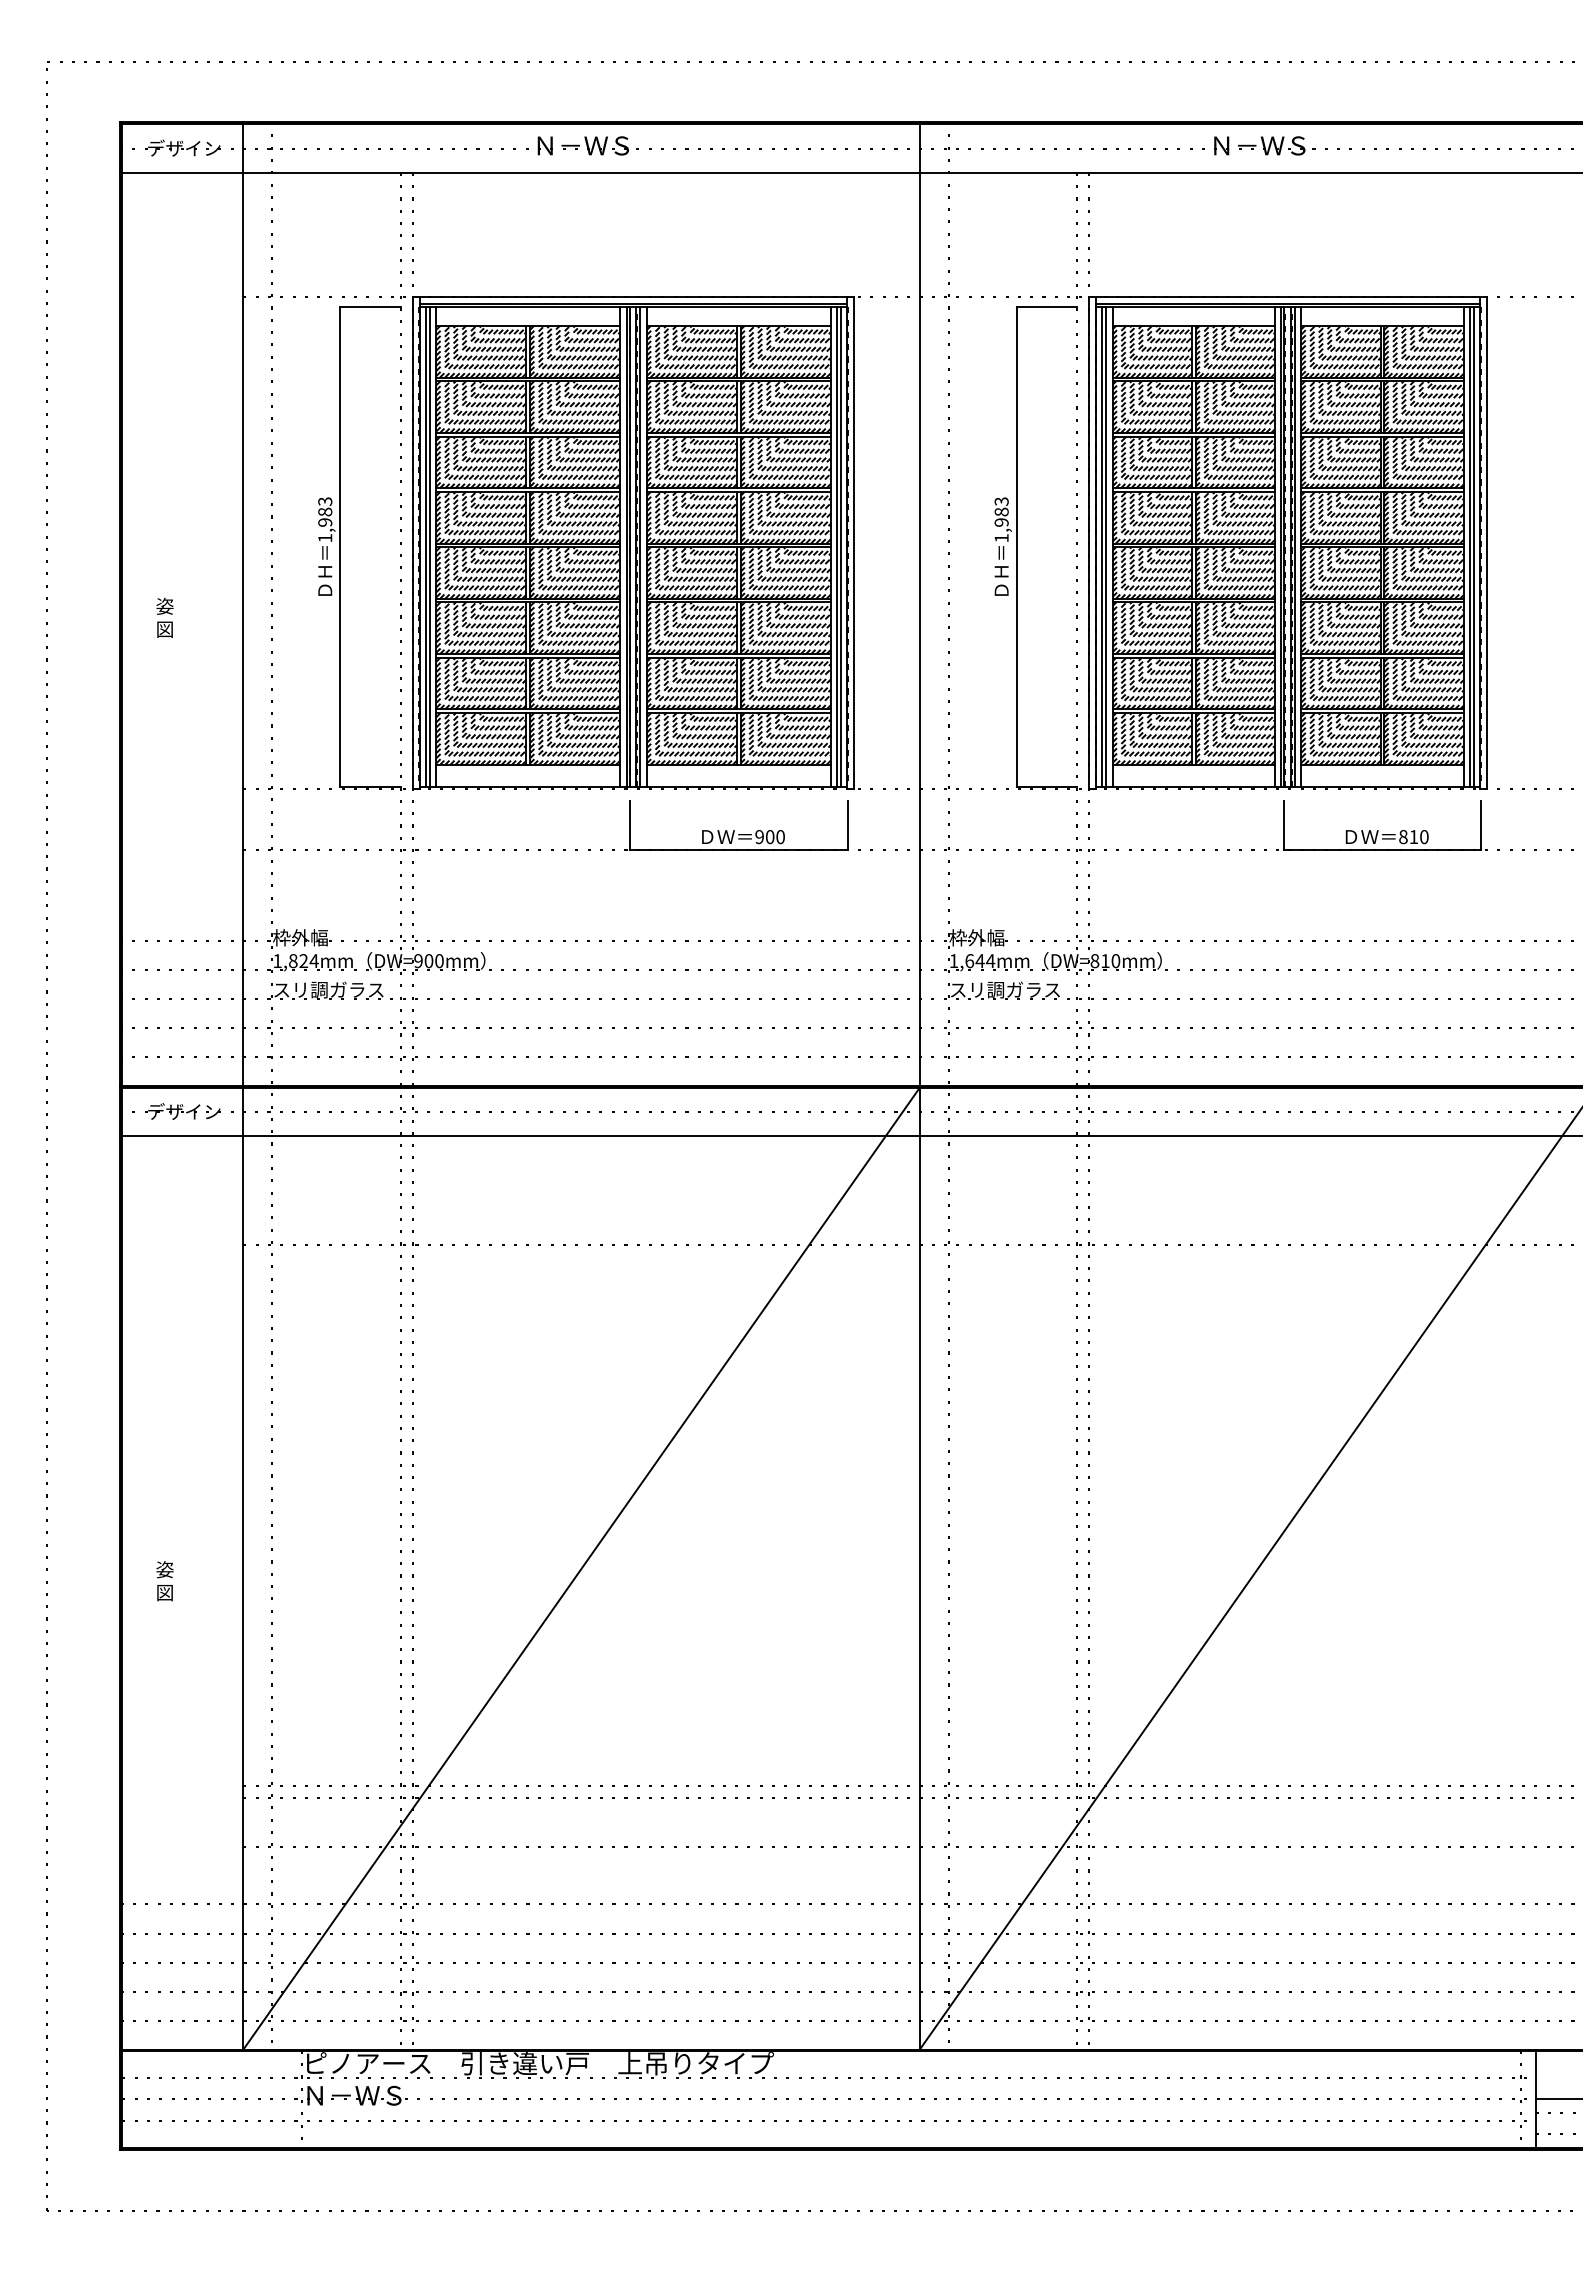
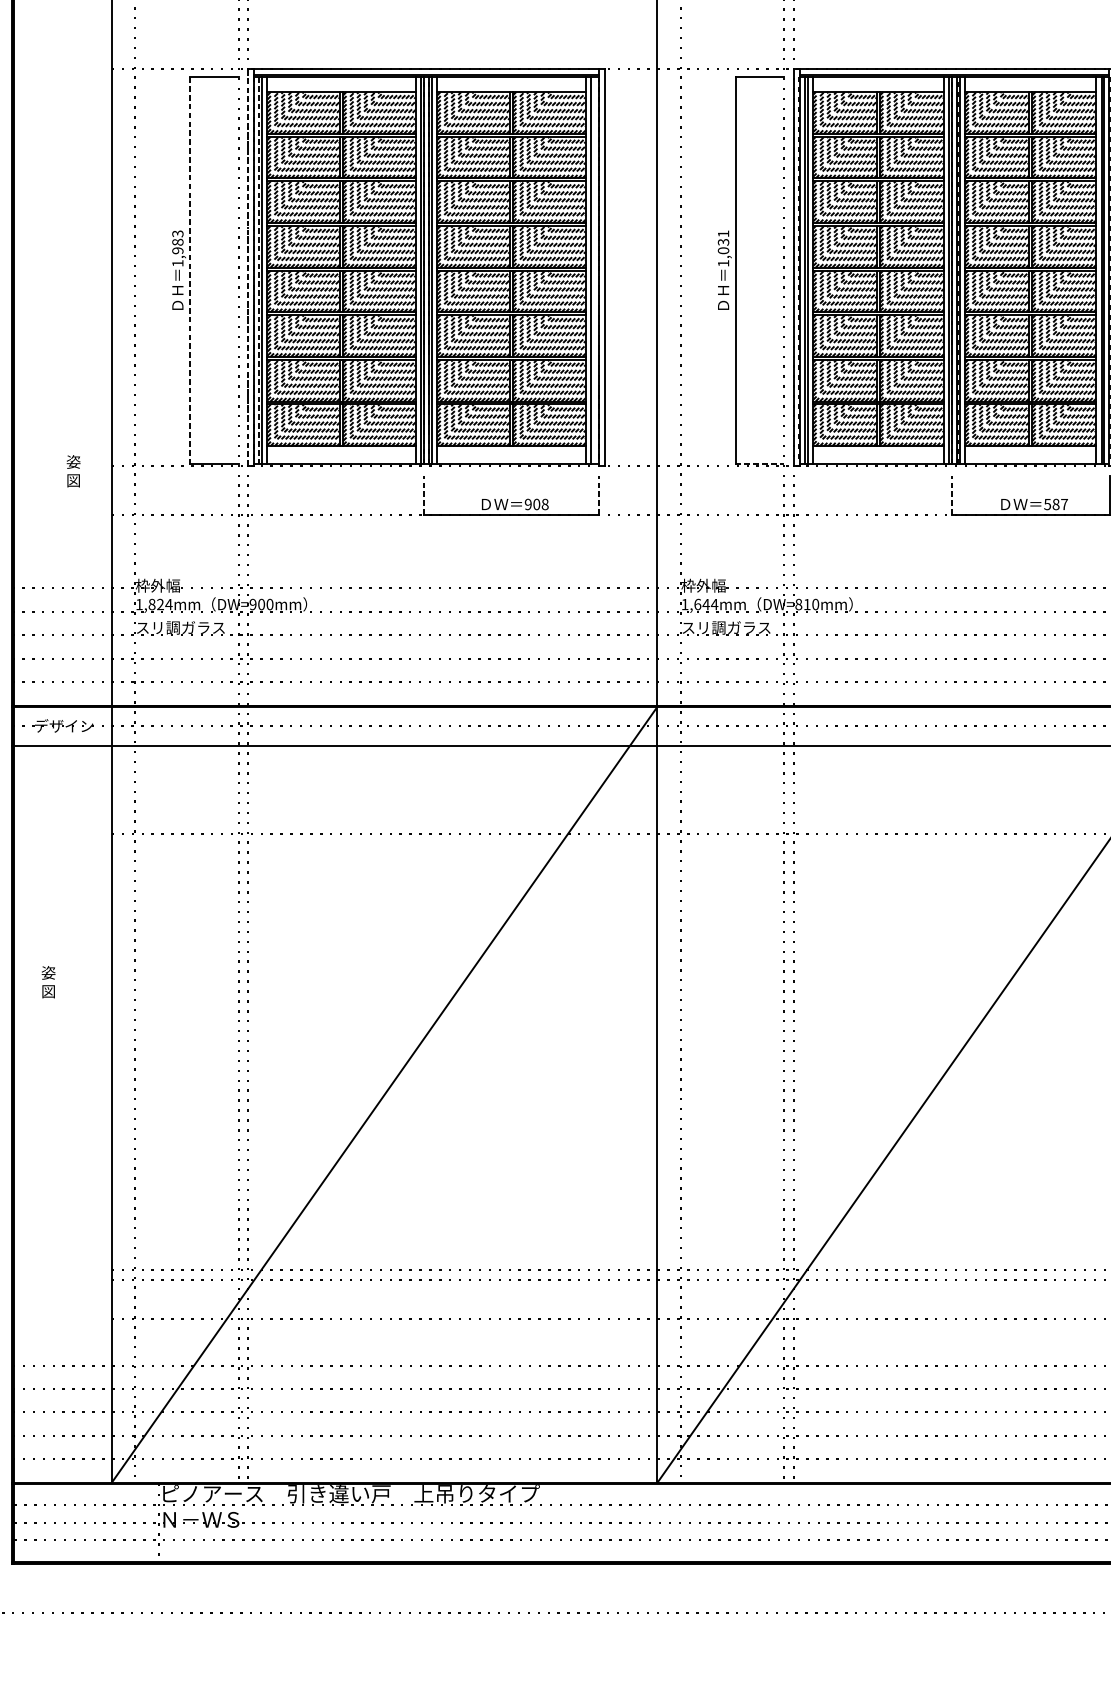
text: (1001, 511) -> (723, 241), 1,983 -> 1,031
line: (412, 542) -> (248, 266), solid -> dashed
line: (340, 547) -> (190, 270), solid -> dashed
line: (425, 547) -> (258, 270), solid -> dashed
line: (840, 547) -> (593, 270), removed
text: (164, 617) -> (73, 470), moved
line: (1047, 787) -> (760, 464), solid -> dashed
line: (629, 825) -> (423, 495), solid -> dashed
line: (847, 825) -> (599, 495), solid -> dashed
line: (1284, 825) -> (951, 495), solid -> dashed
text: (780, 836) -> (545, 504), 900 -> 908
text: (1413, 837) -> (1055, 504), 810 -> 587
text: (164, 1581) -> (48, 982), moved

